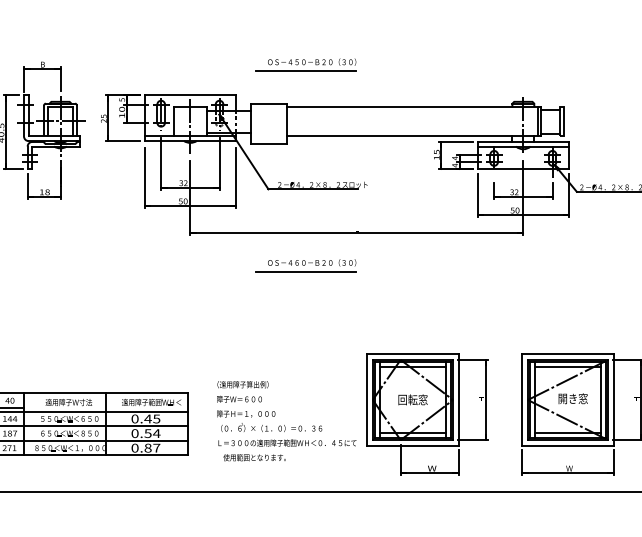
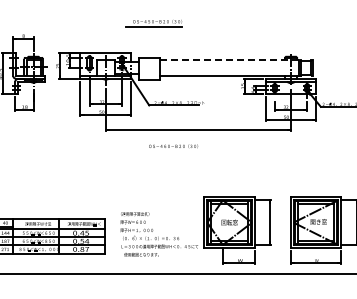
part: (304, 65) -> (153, 23), moved
line: (414, 106) -> (230, 59), solid -> dashed
line: (304, 272) -> (169, 151), removed

